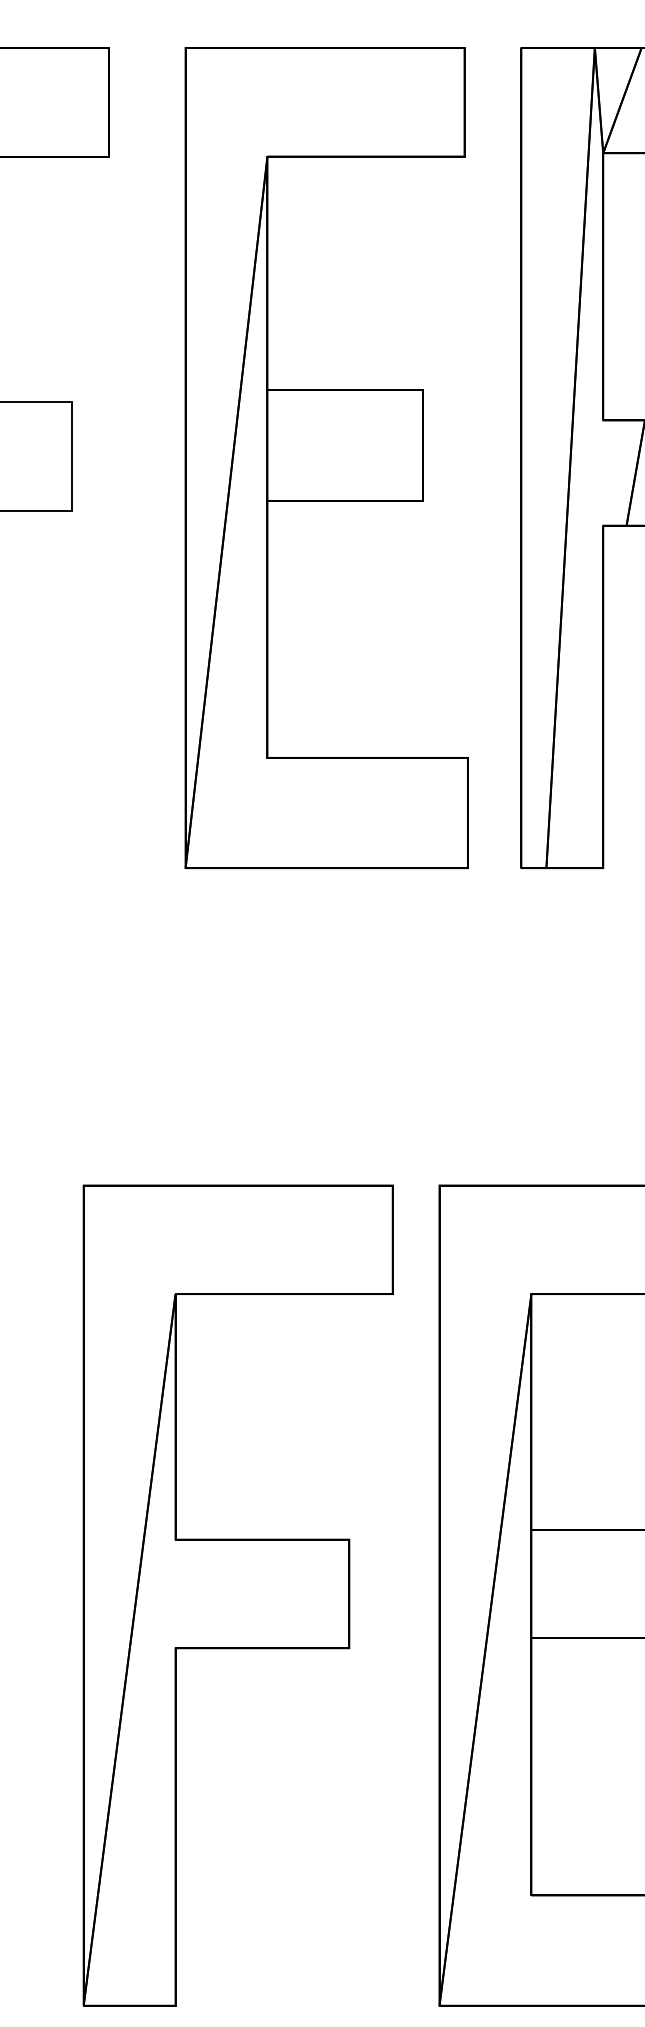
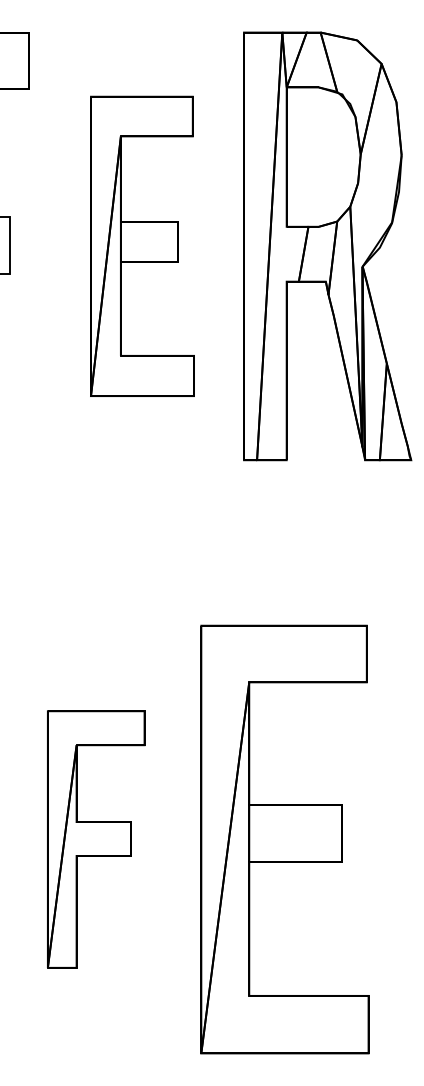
part: (326, 458) -> (142, 246), size x0.7
part: (236, 1595) -> (95, 839), size x0.6

